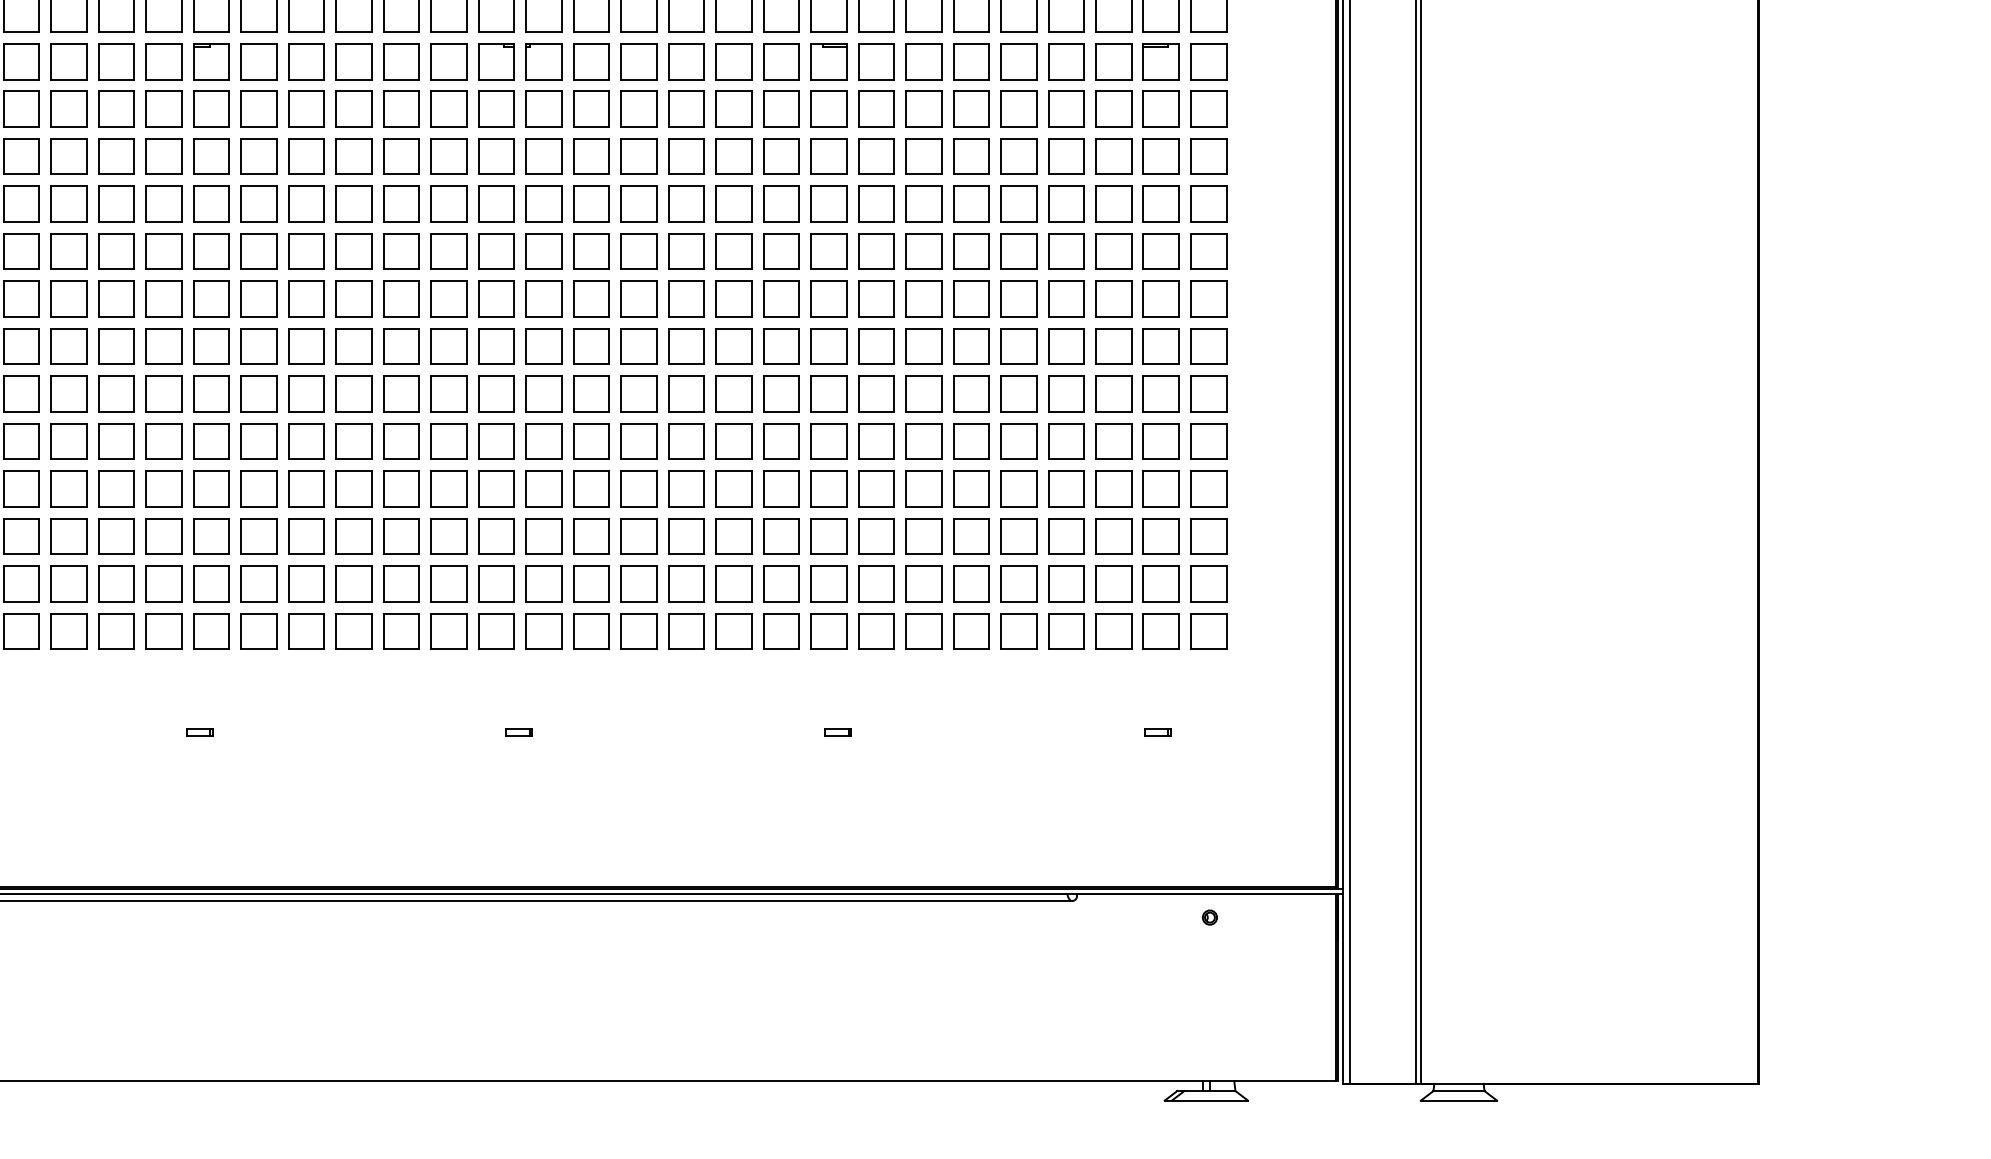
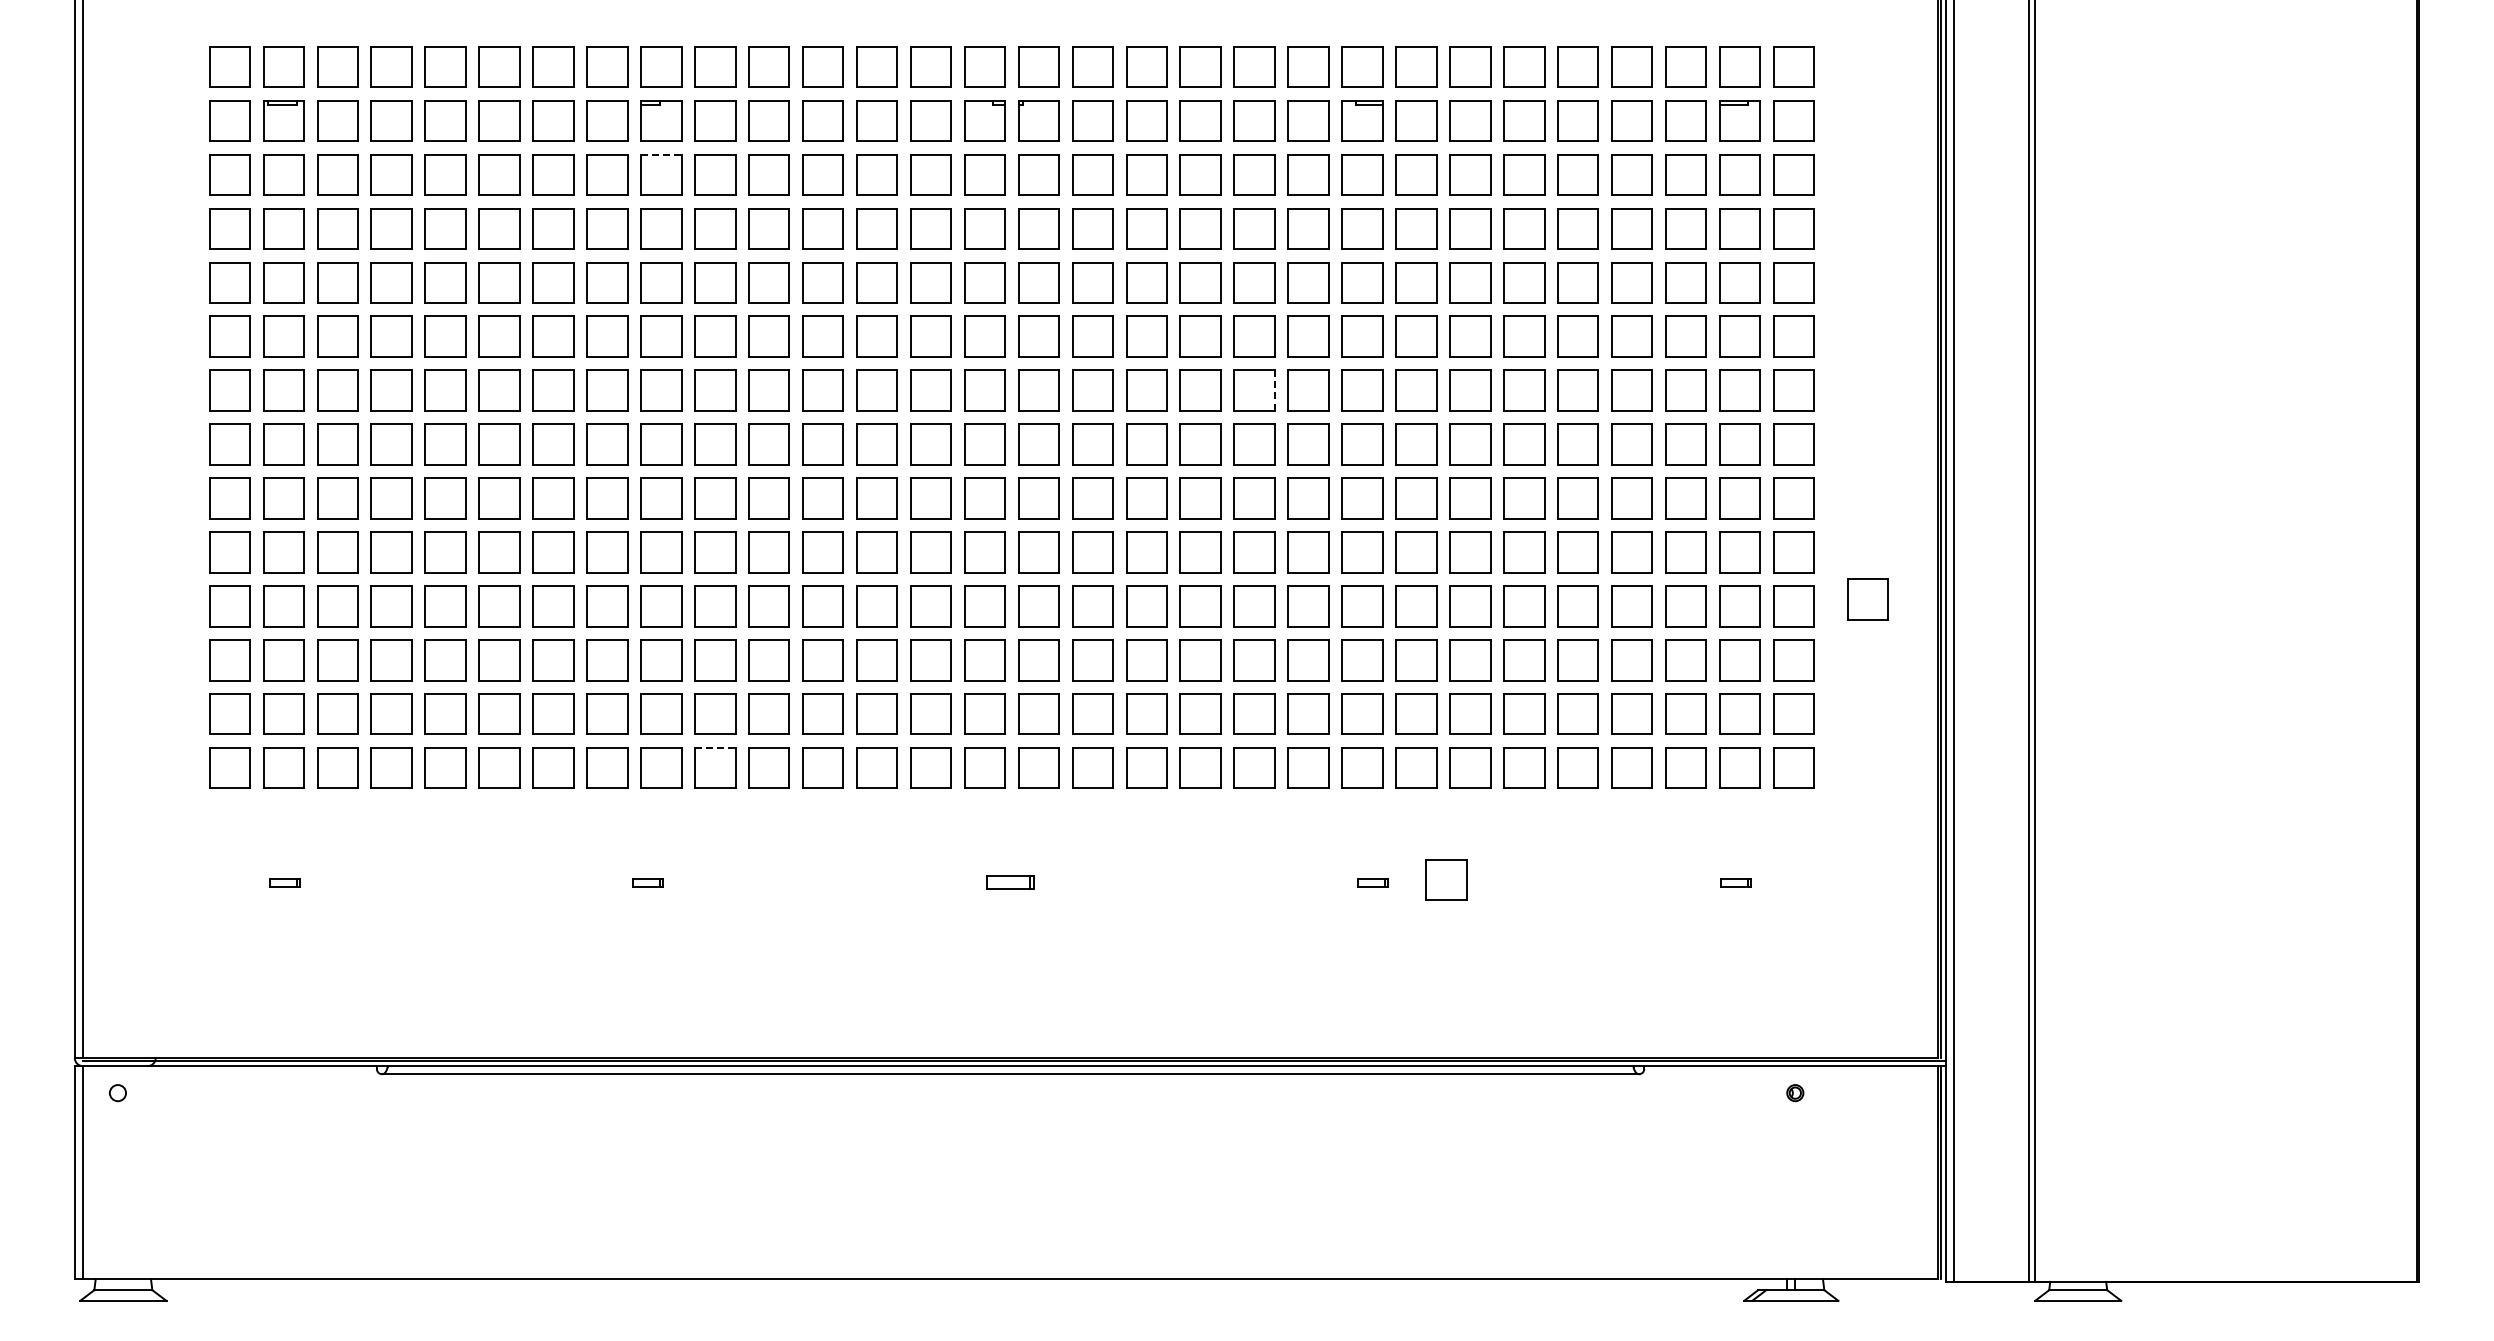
line: (211, 91) -> (661, 154), solid -> dashed
line: (751, 299) -> (1274, 391), solid -> dashed
part: (1273, 483) -> (1867, 599), added
line: (259, 613) -> (715, 747), solid -> dashed
part: (902, 729) -> (1446, 879), added
part: (518, 732) -> (1010, 882), size x1.6

